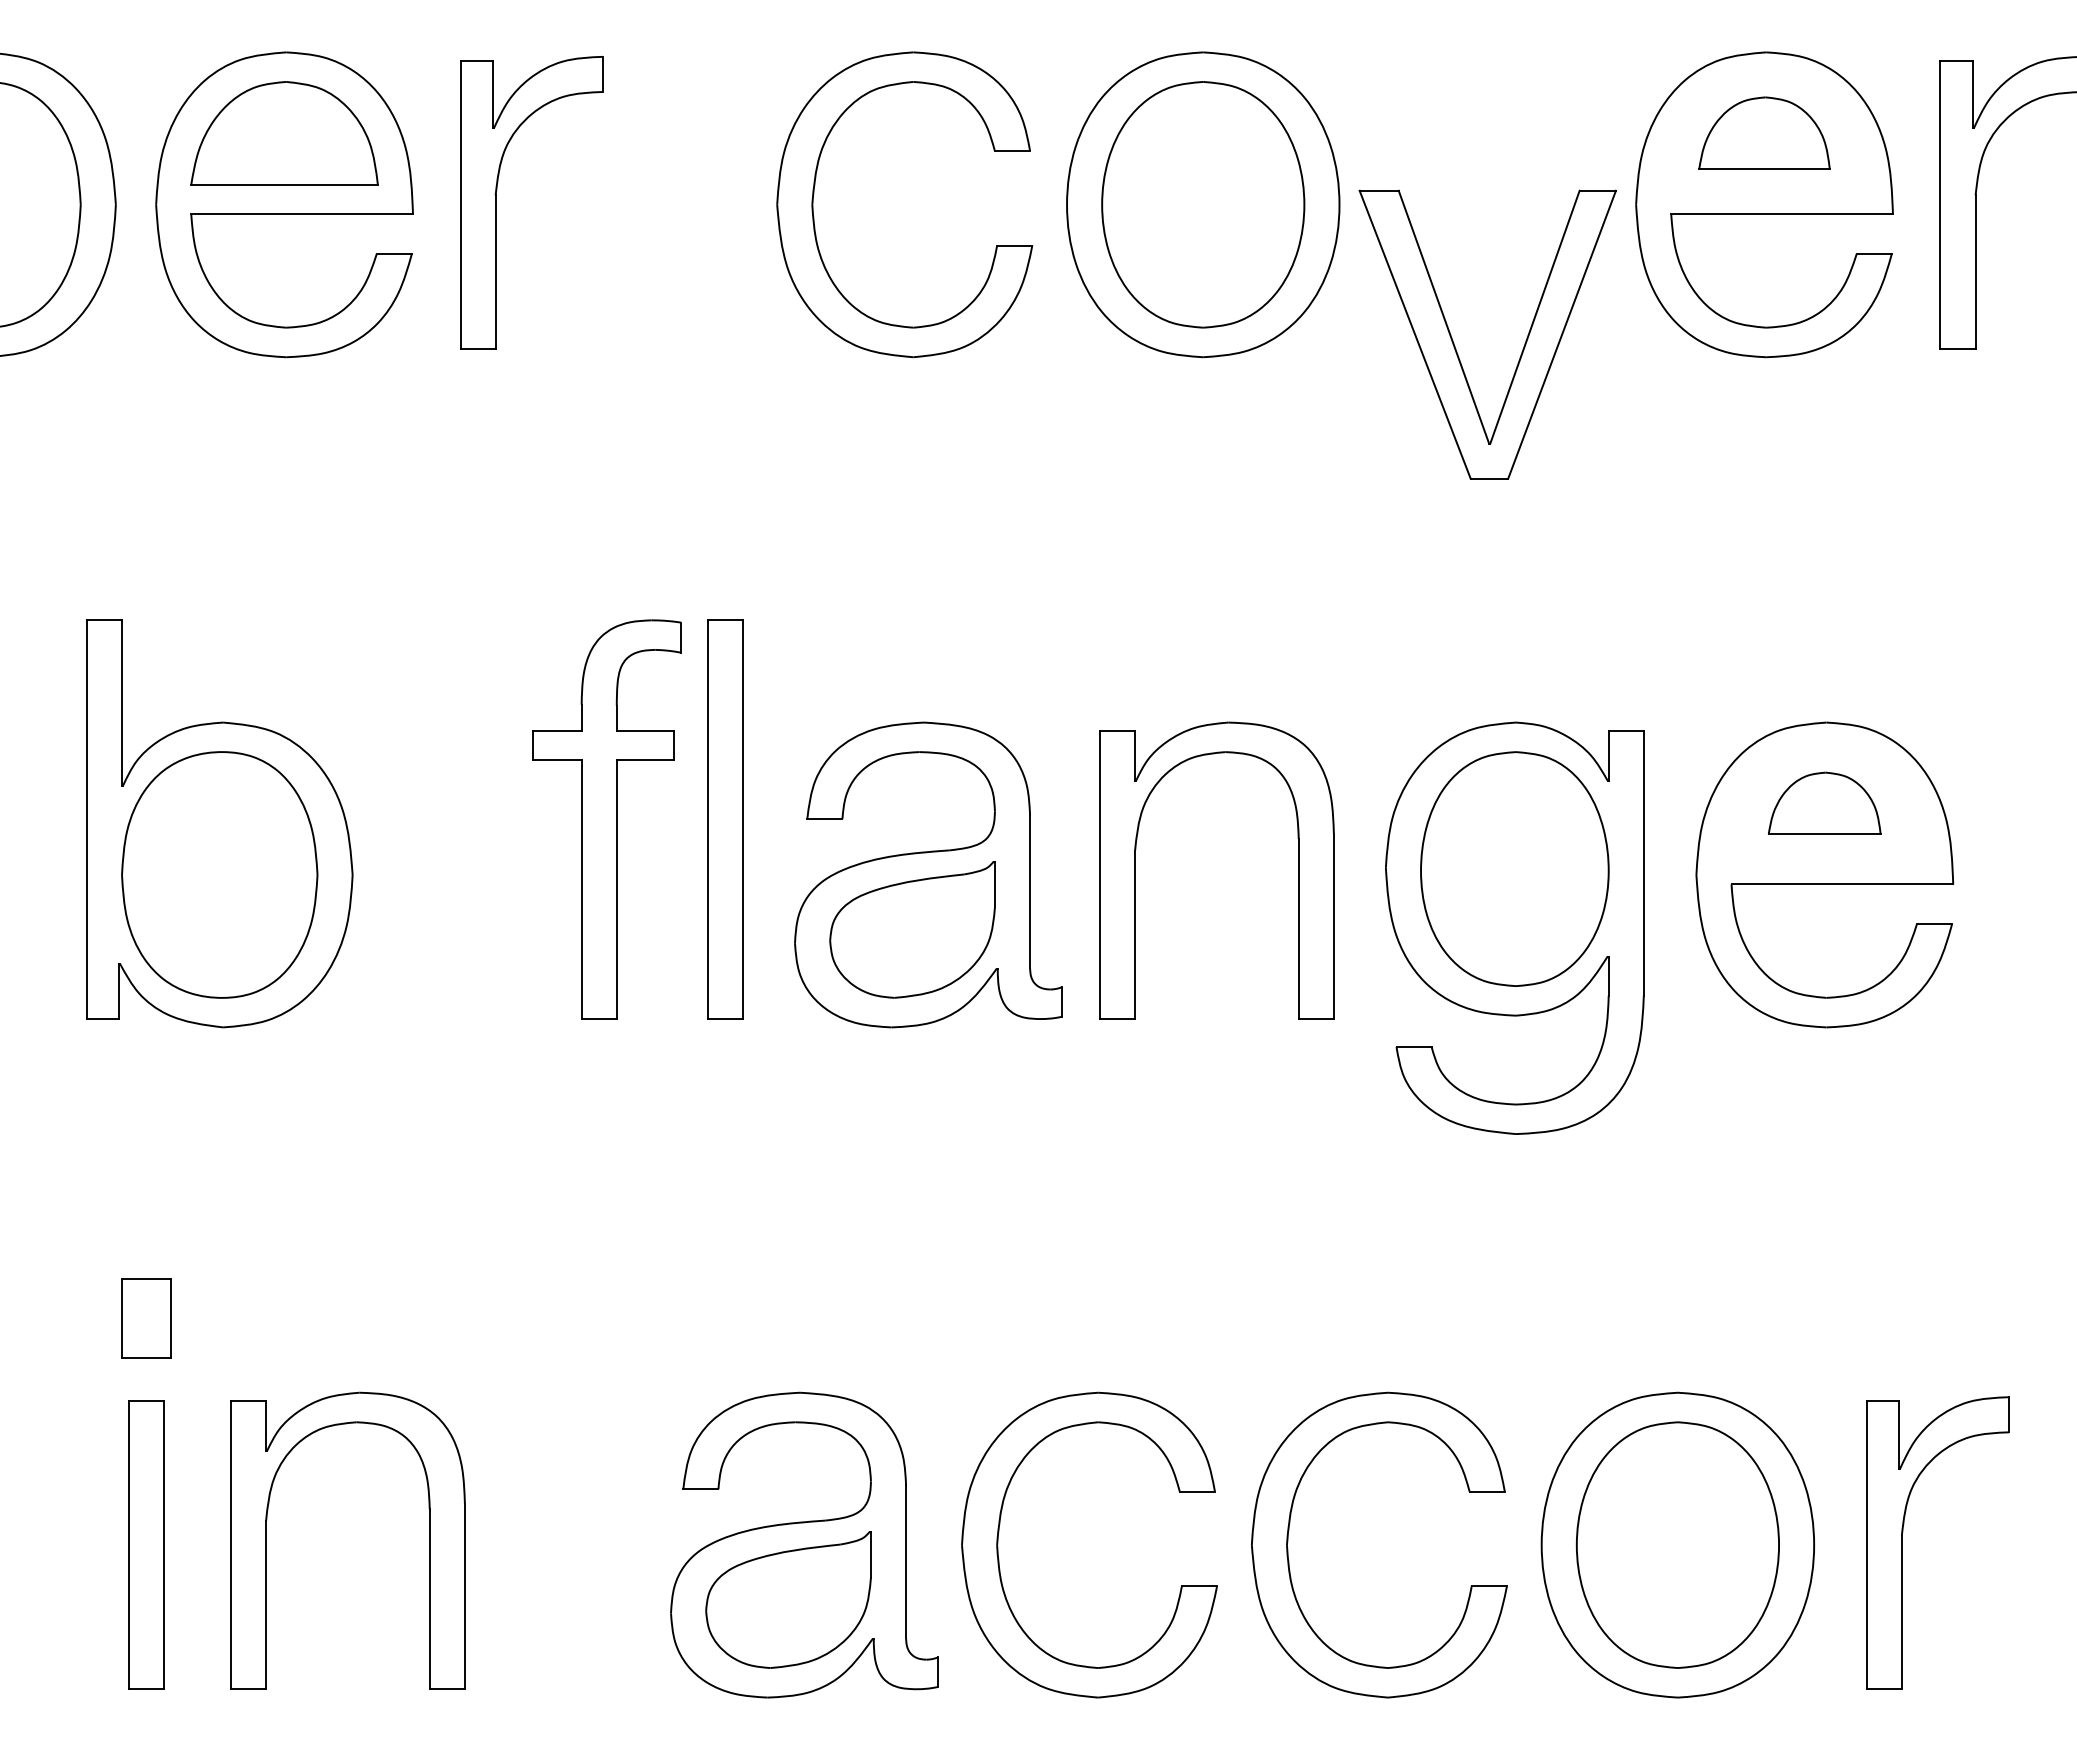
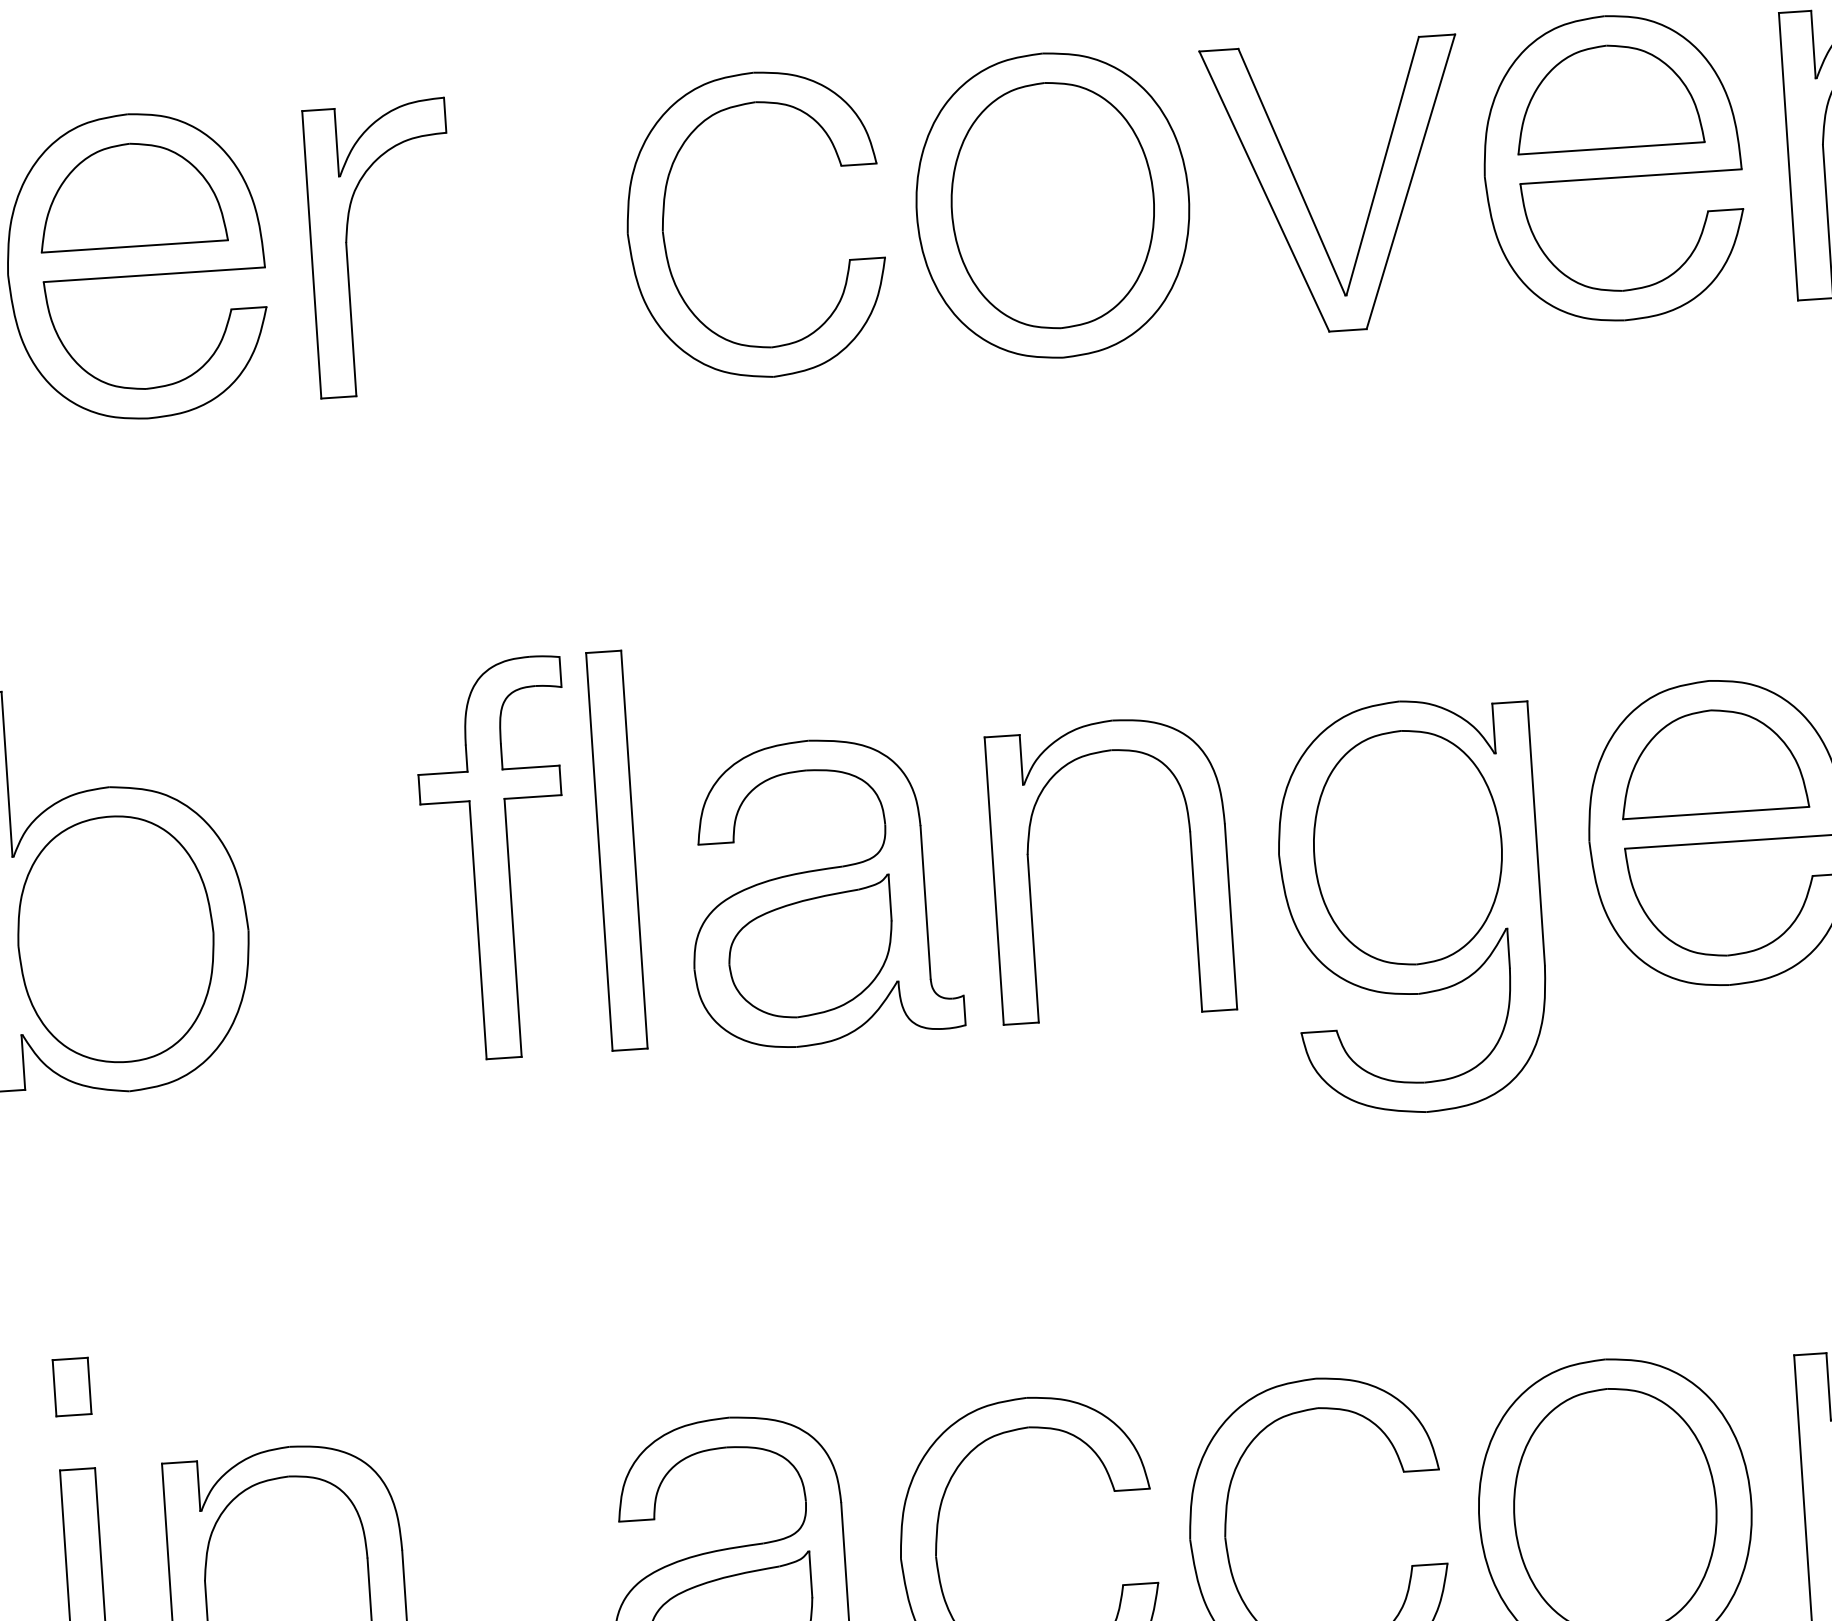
part: (1764, 133) -> (1608, 97), size x1.43
part: (1456, 348) -> (1306, 202), moved
part: (1824, 803) -> (1712, 761), size x1.67
part: (146, 1318) -> (72, 1386), size x0.71

